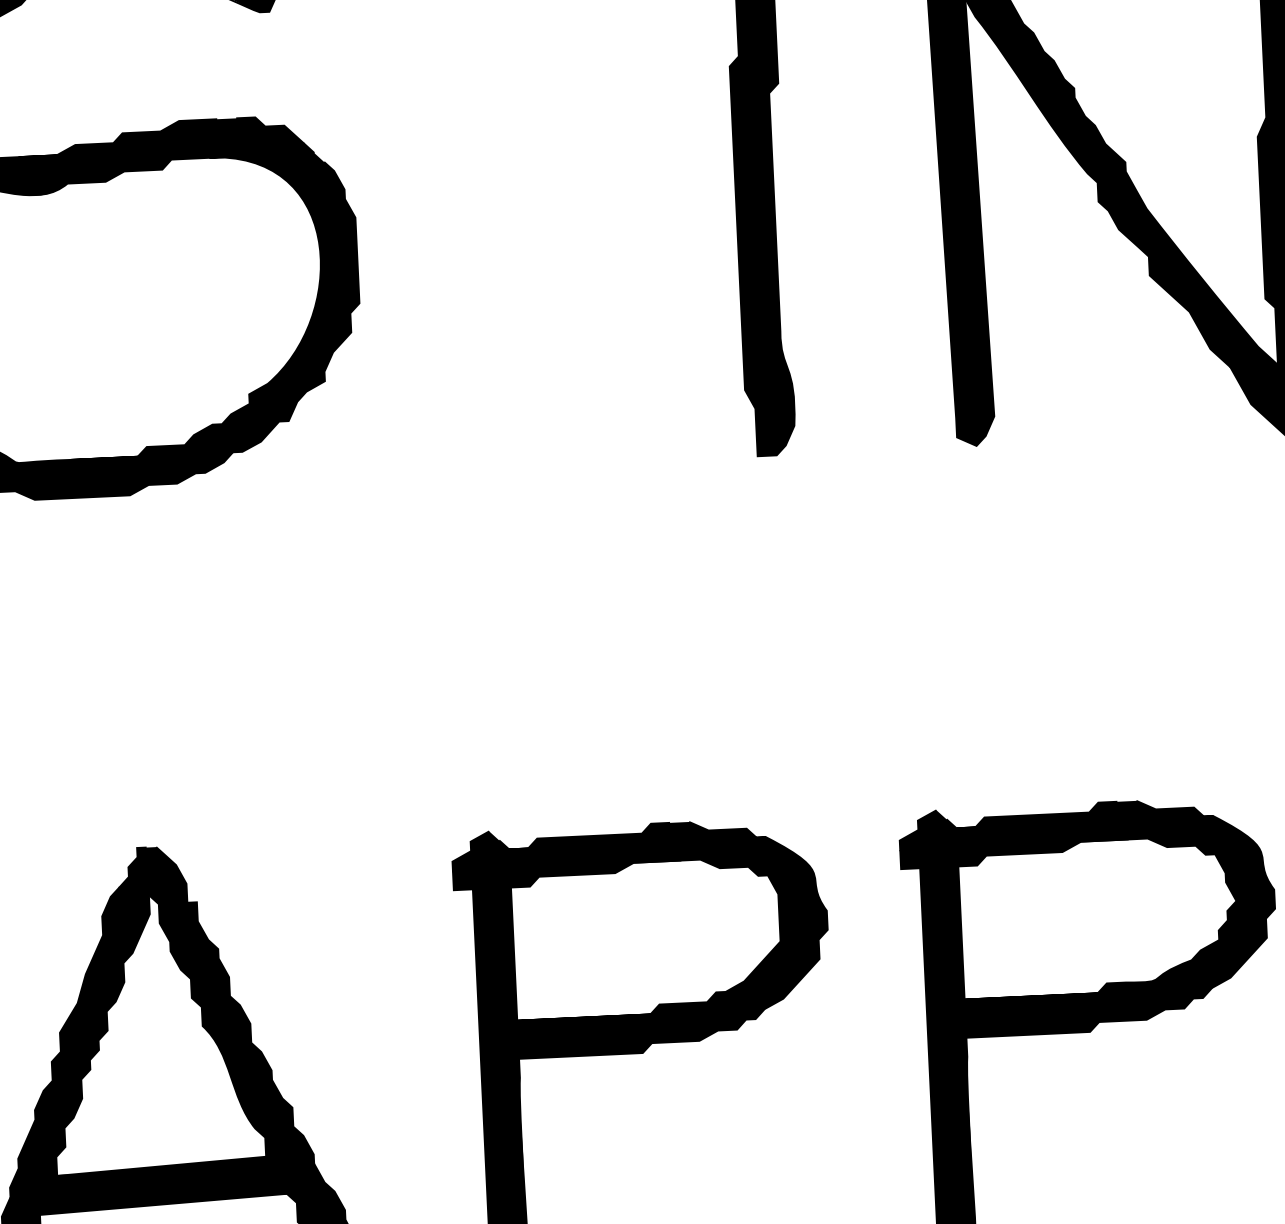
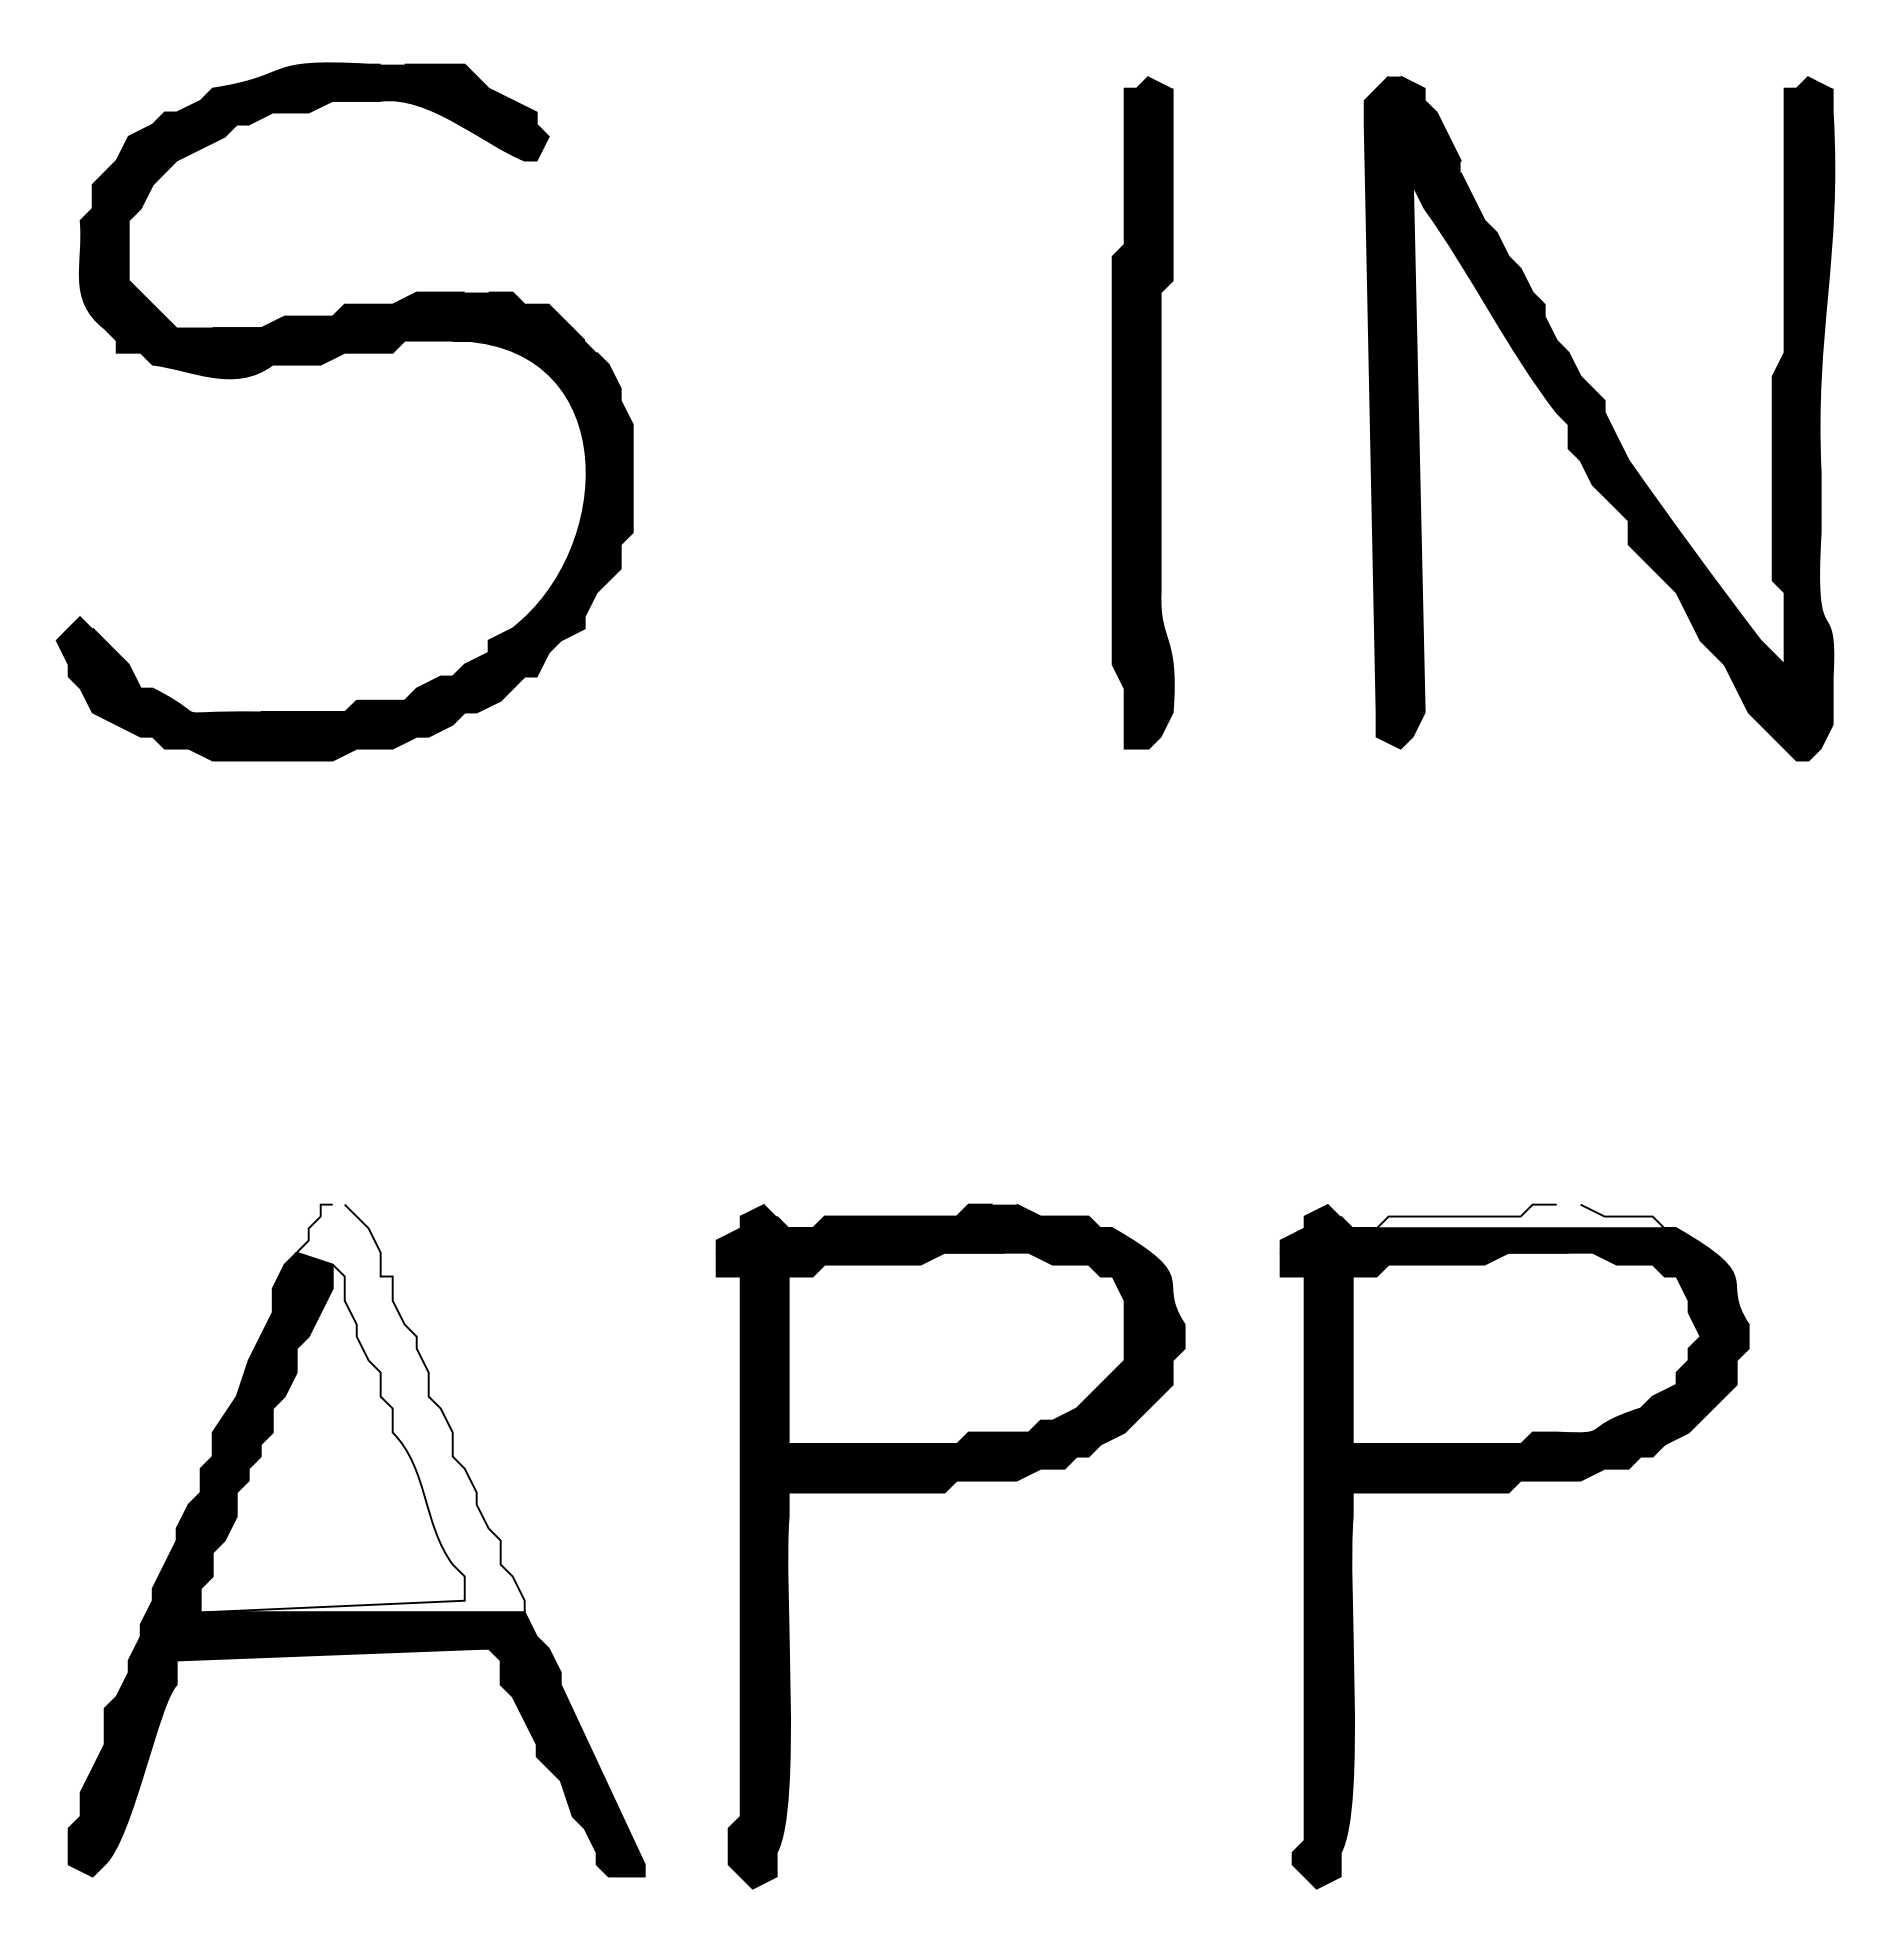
fill: (1084, 812) -> (1514, 1216), removed
fill: (177, 1008) -> (362, 1408), removed

